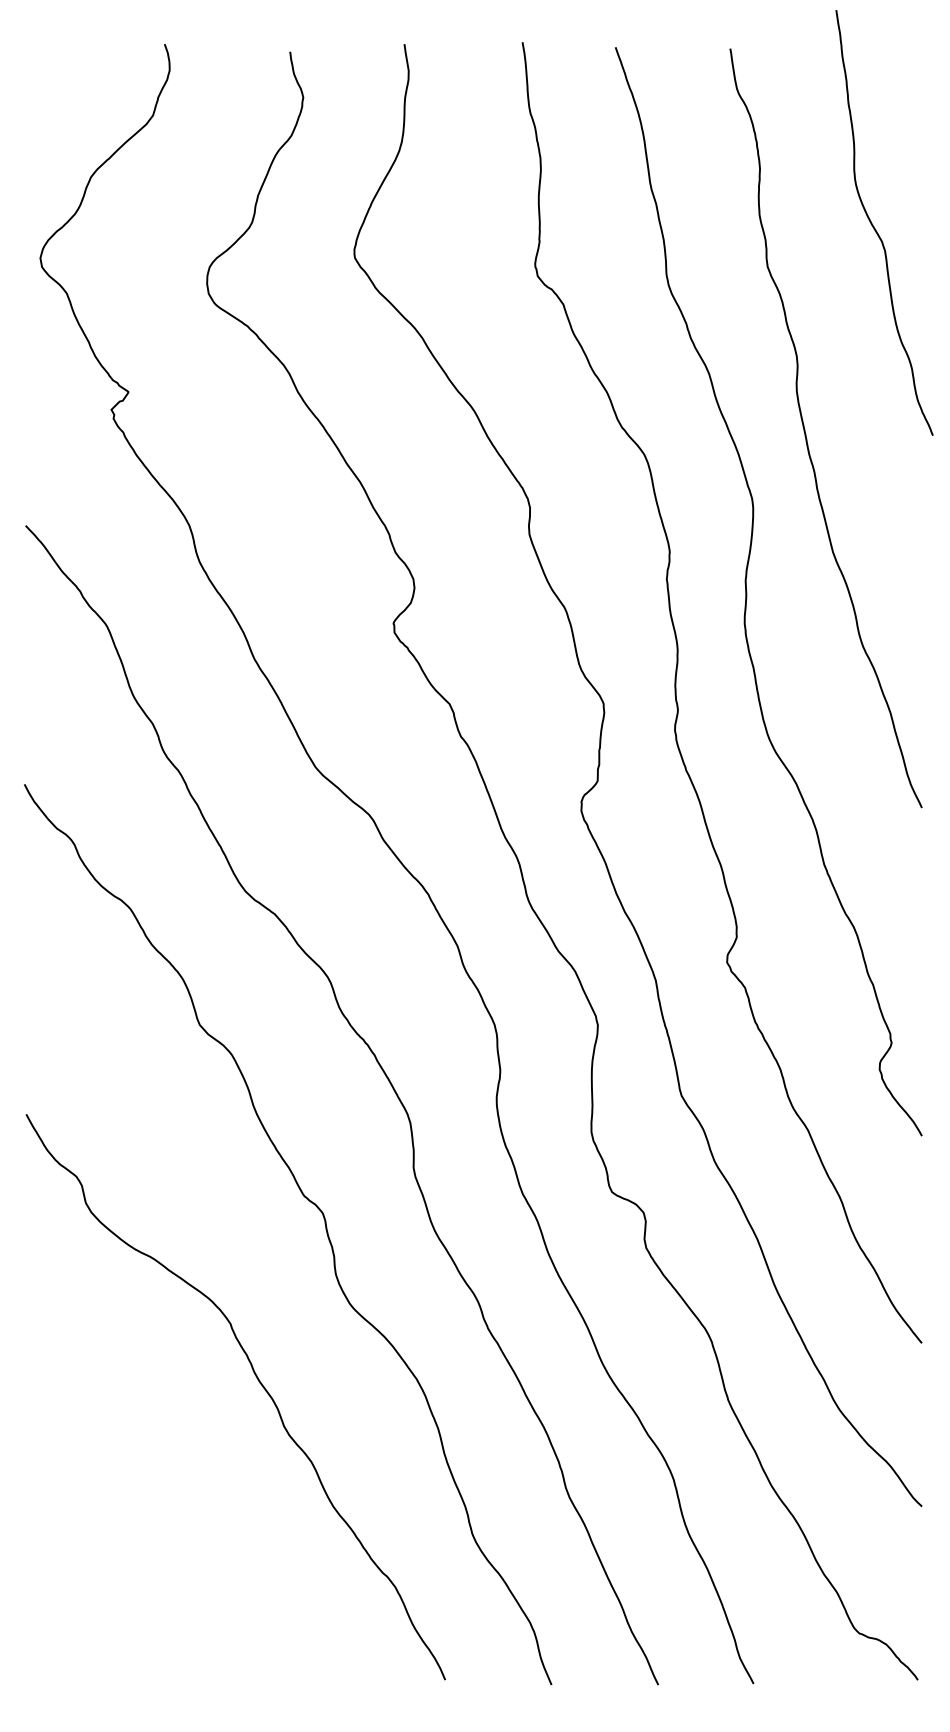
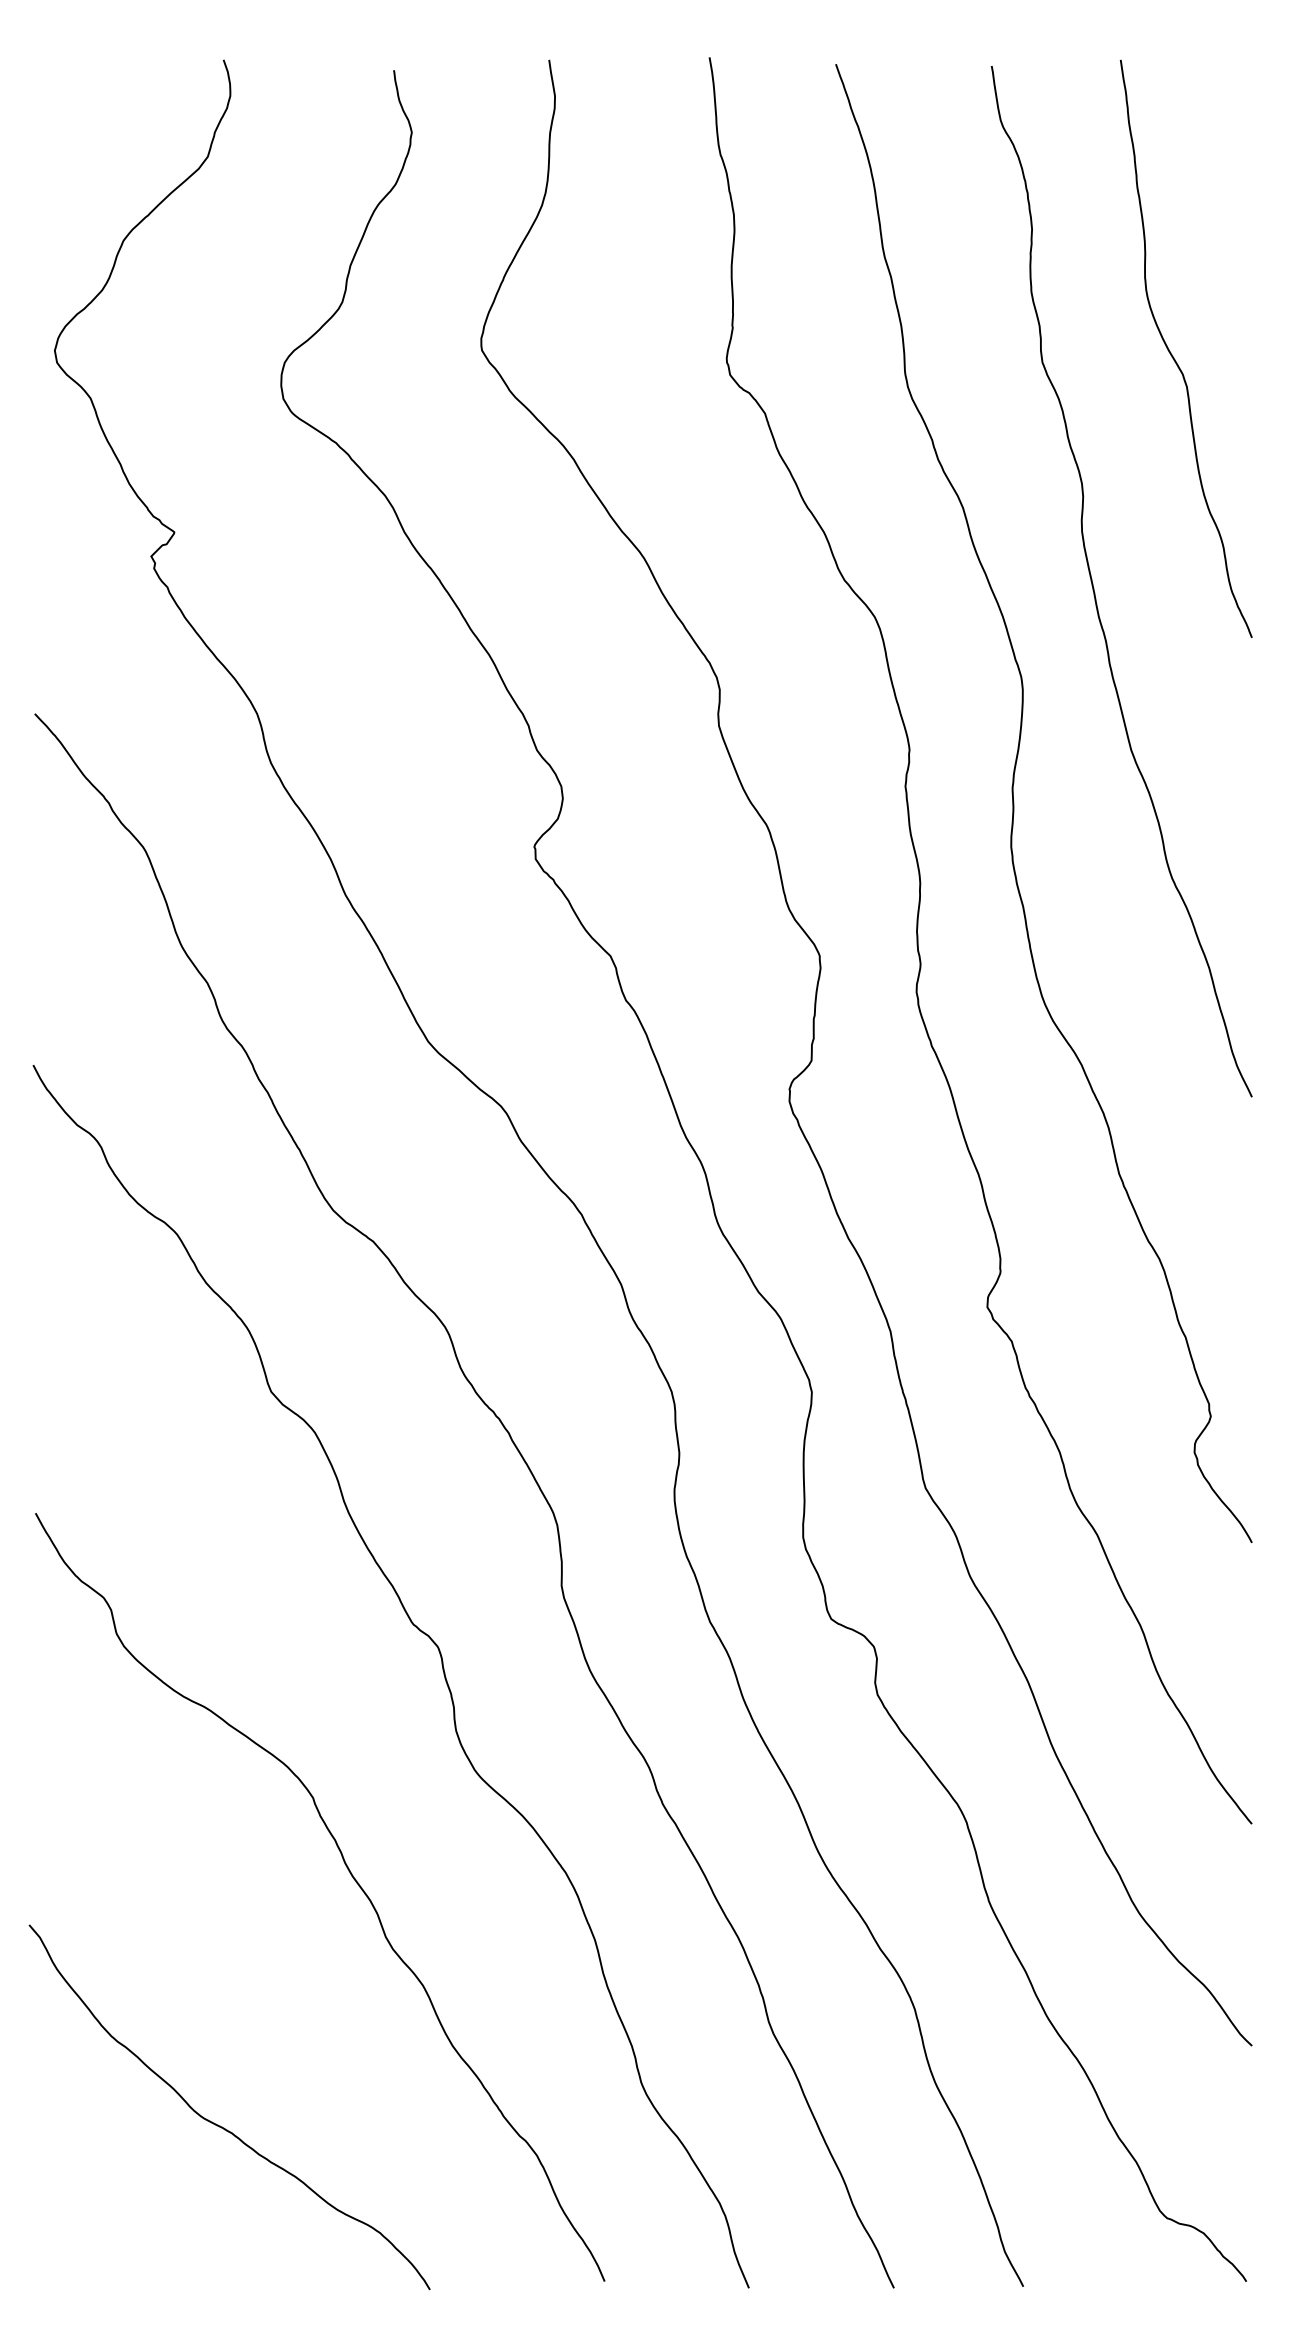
curve: (874, 226) -> (1172, 353), moved
curve: (163, 1565) -> (221, 2125), added

